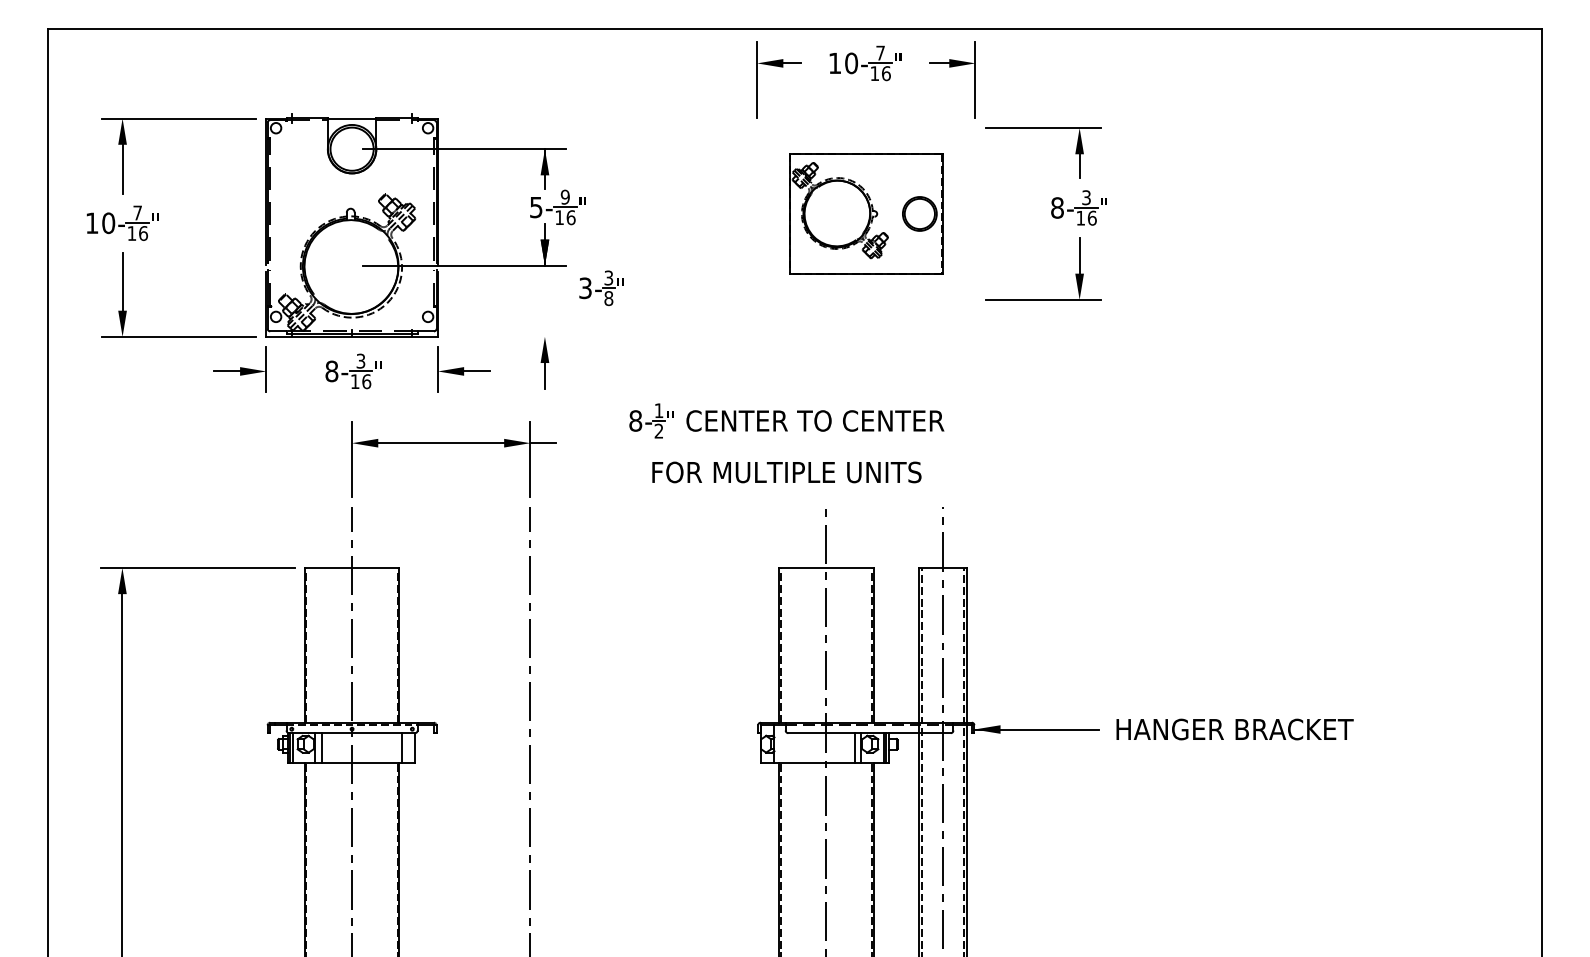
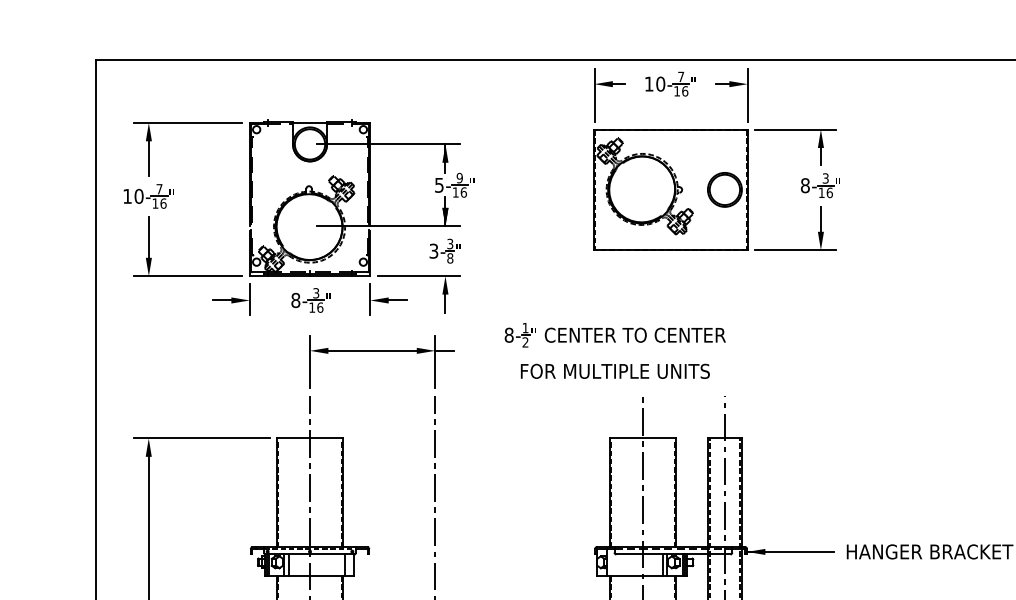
part: (865, 213) -> (670, 189), size x1.43
part: (601, 288) -> (445, 251), moved
line: (506, 336) -> (418, 275), added

